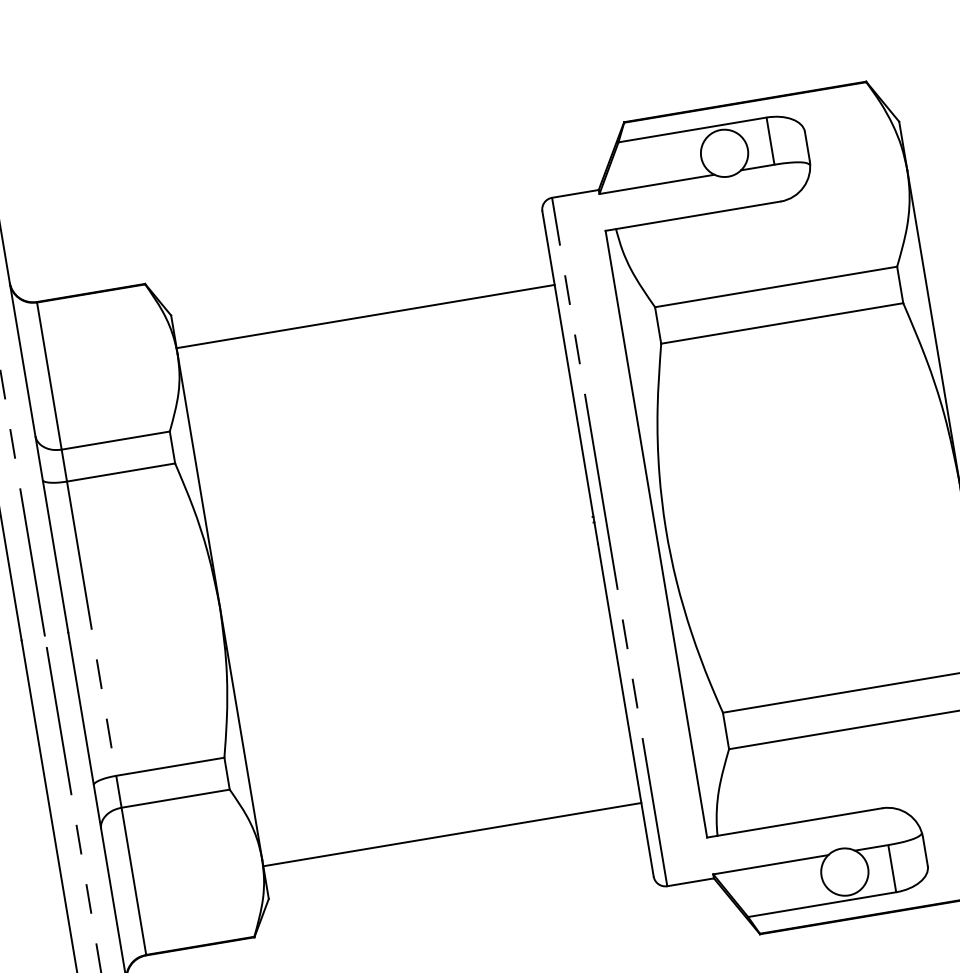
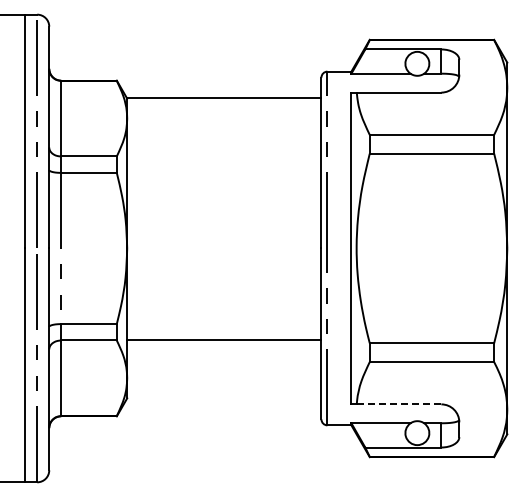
line: (366, 316) -> (224, 98), moved
line: (800, 822) -> (399, 404), solid -> dashed
line: (452, 834) -> (224, 339), moved

